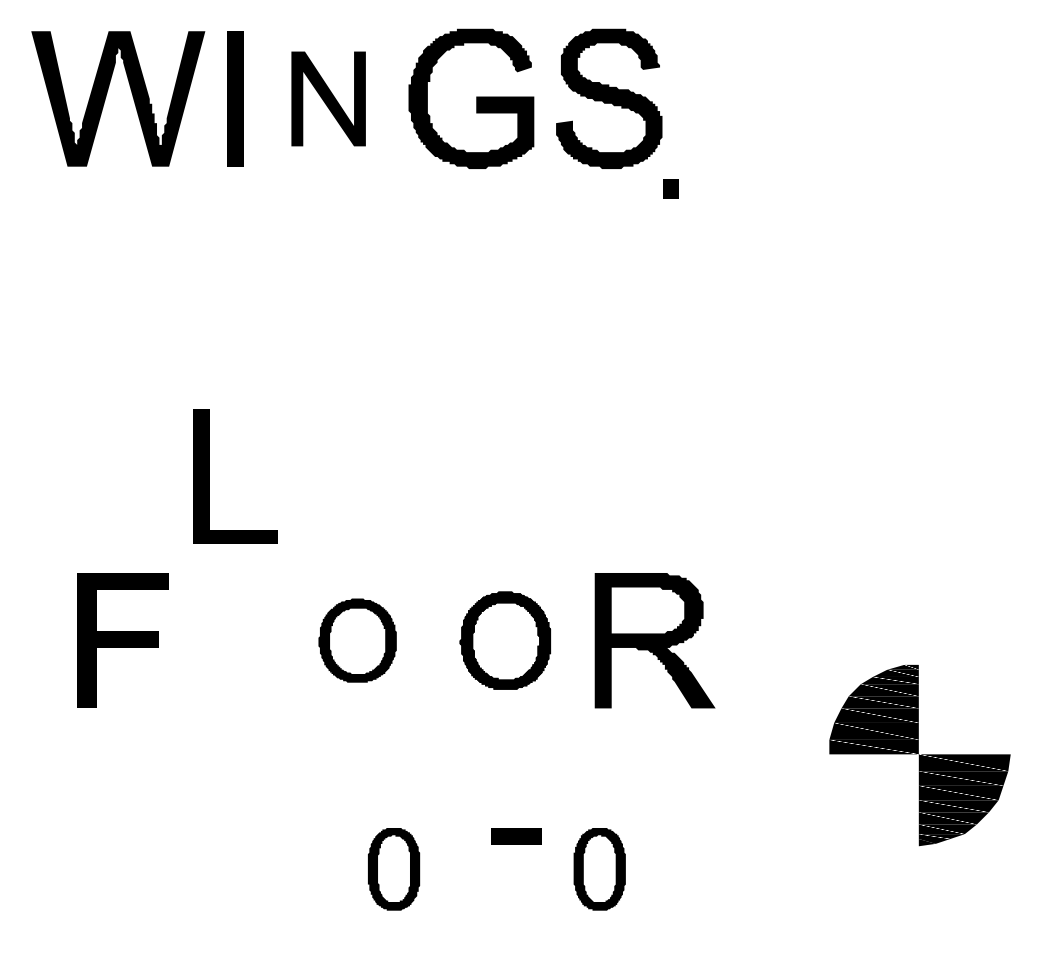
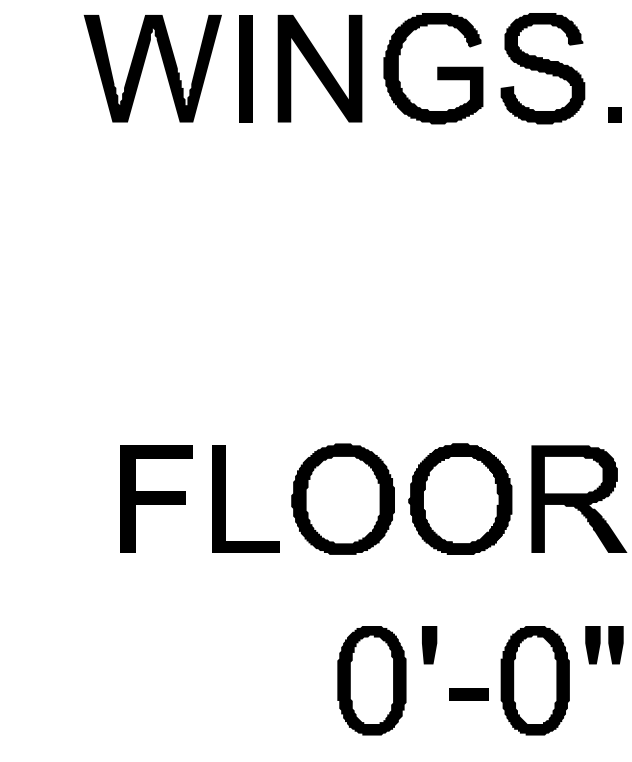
part: (328, 98) -> (319, 68), size x1.43
part: (670, 188) -> (614, 114), moved
part: (209, 476) -> (225, 499), moved
part: (357, 640) -> (342, 499), size x1.67
part: (505, 640) -> (460, 499), size x1.43
fill: (466, 824) -> (429, 645), added
part: (686, 824) -> (604, 645), added
part: (516, 836) -> (469, 694), moved
part: (393, 869) -> (371, 680), size x1.67
part: (599, 869) -> (535, 680), size x1.67

